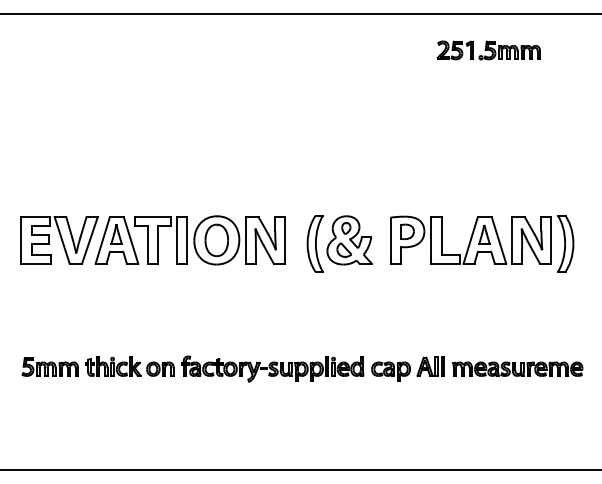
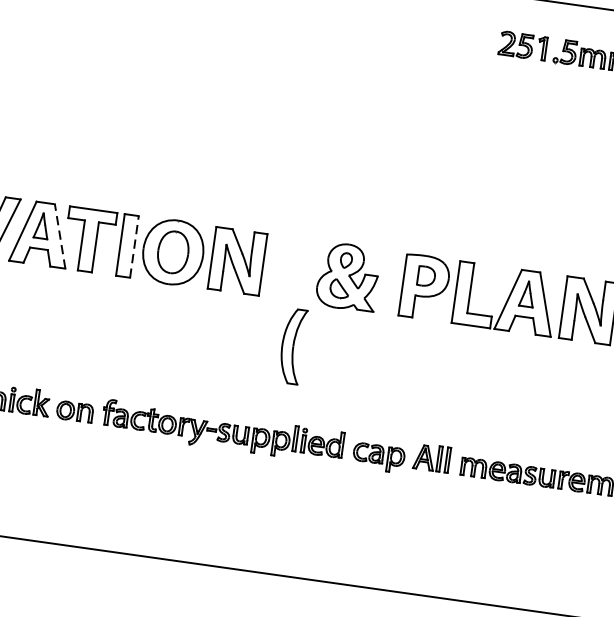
line: (130, 239) -> (59, 235), solid -> dashed
line: (187, 239) -> (134, 245), solid -> dashed
part: (314, 243) -> (291, 345), moved

